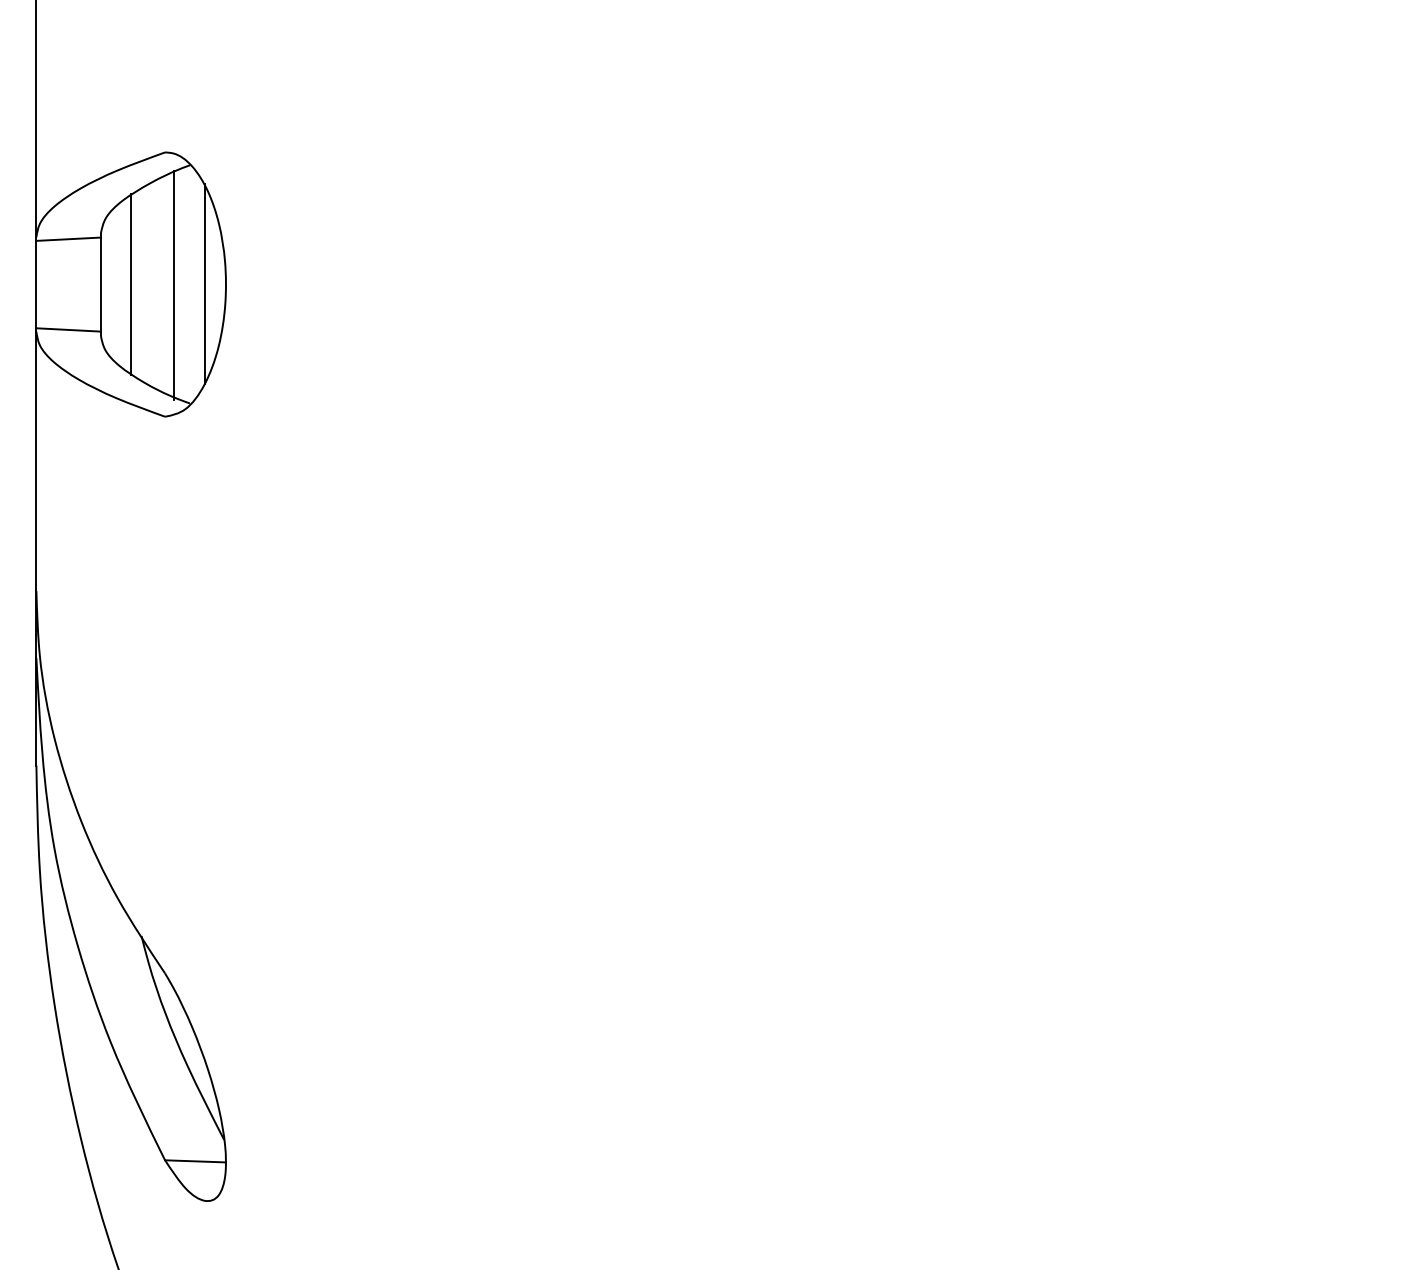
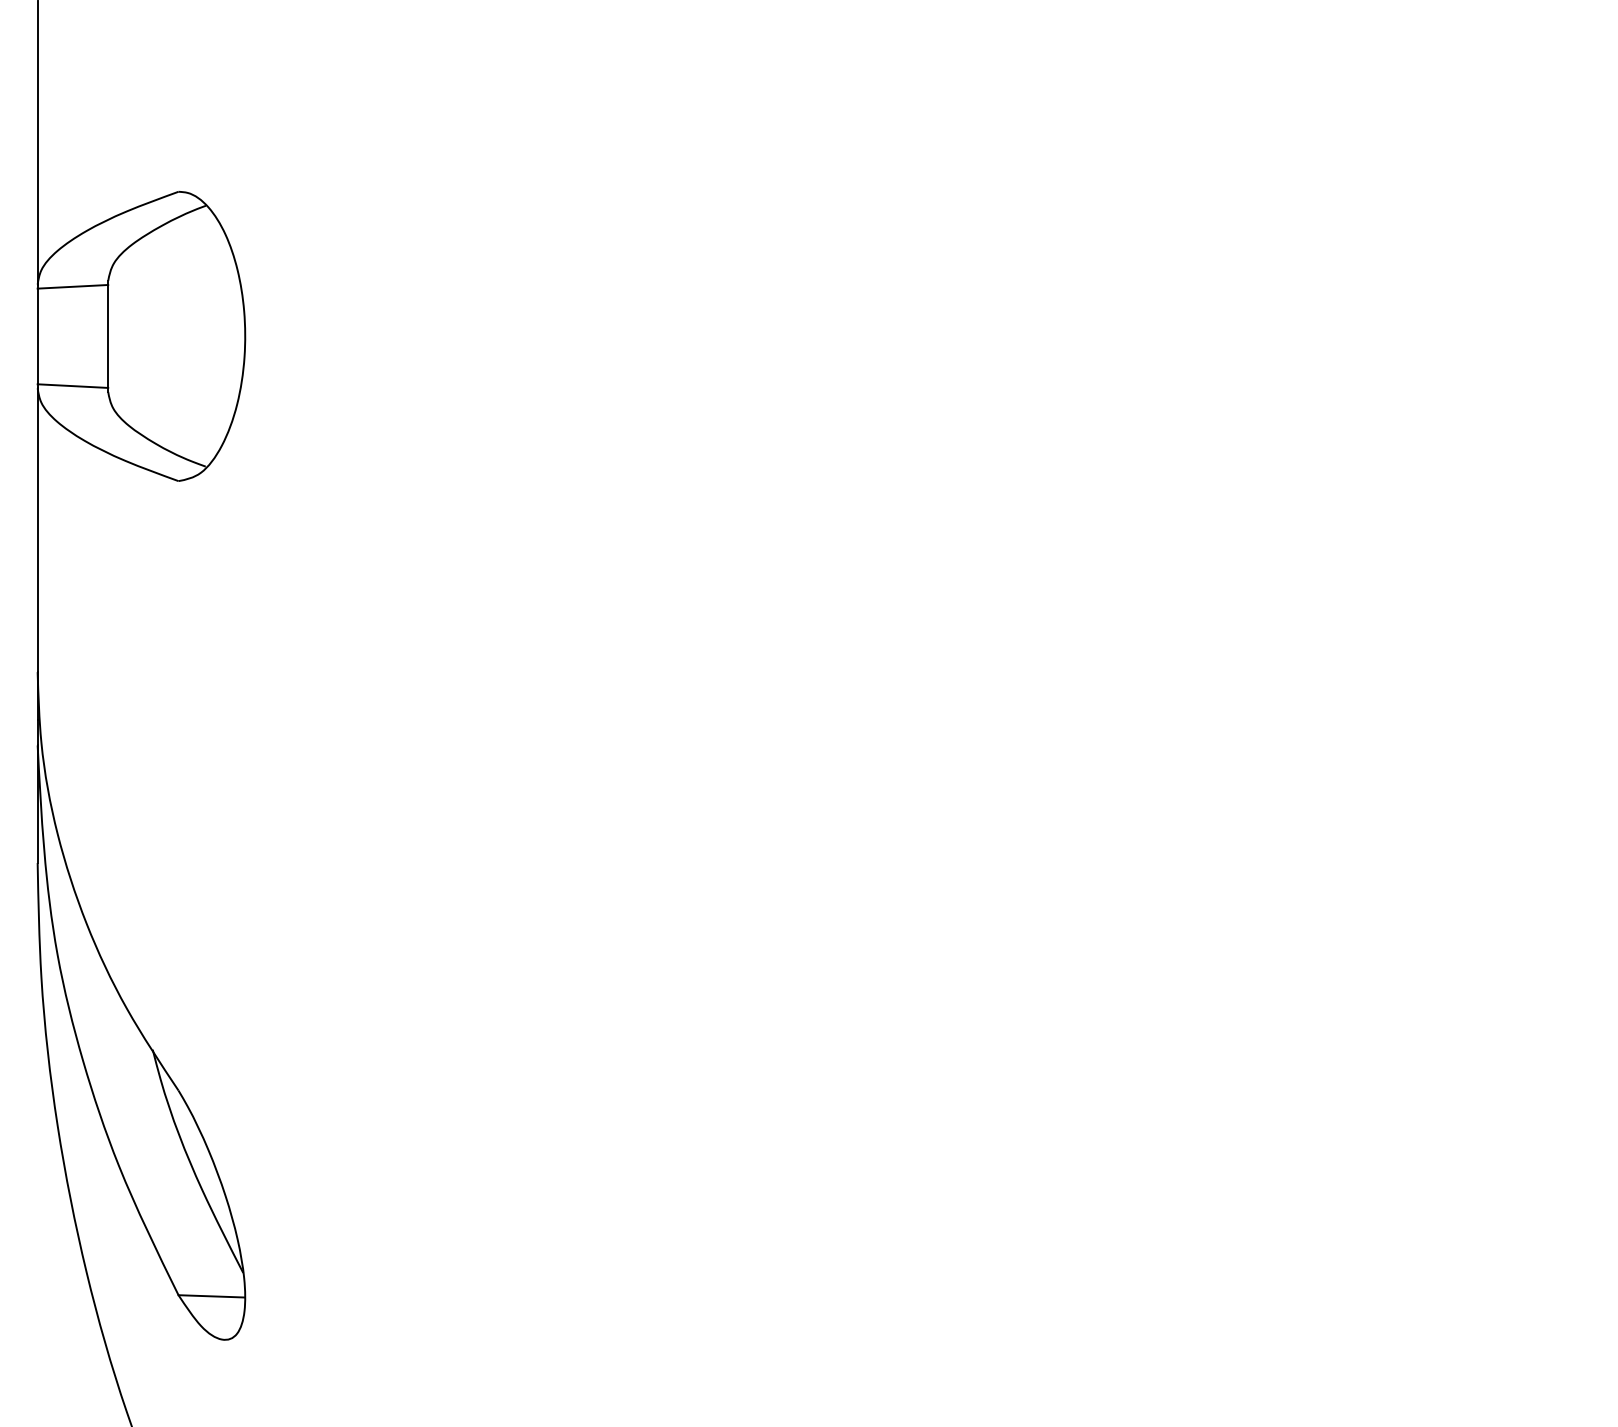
line: (205, 283) -> (222, 335), removed
line: (131, 284) -> (141, 336), removed
line: (174, 284) -> (188, 336), removed

